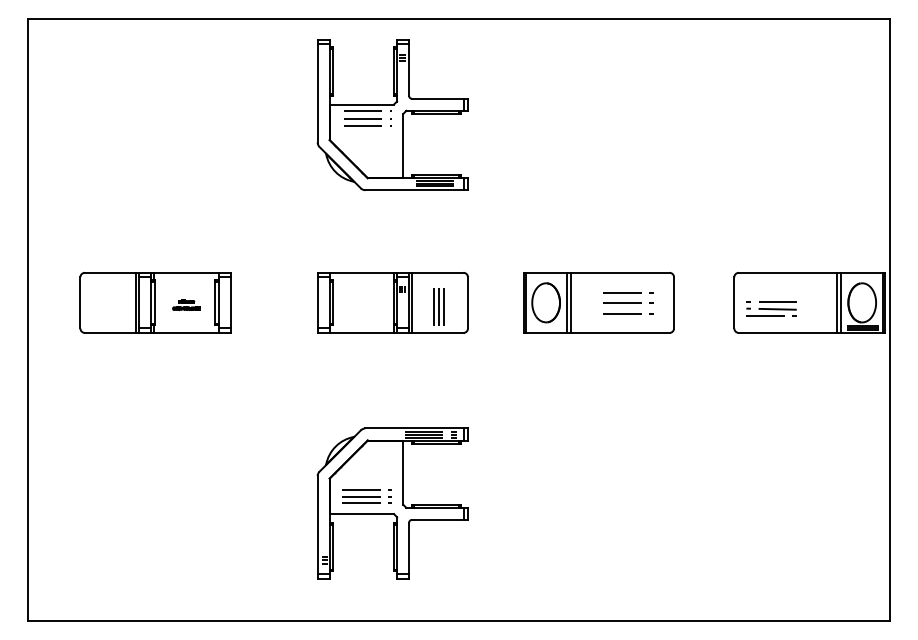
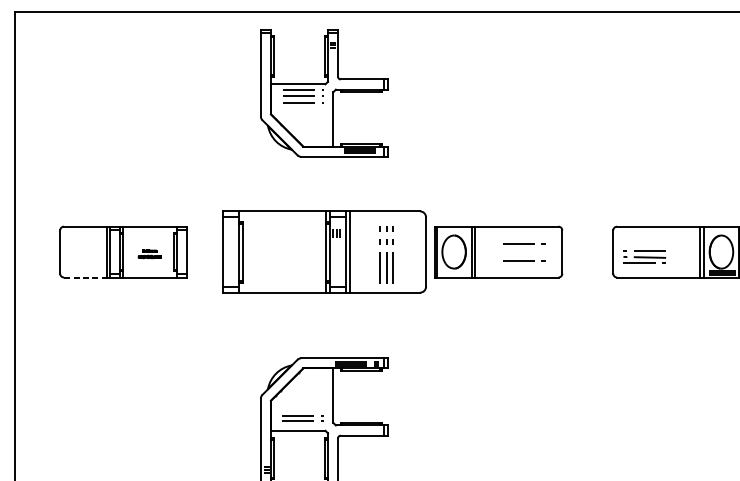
part: (392, 302) -> (324, 251), size x1.6
line: (628, 302) -> (523, 251), removed
line: (110, 332) -> (85, 277), solid -> dashed
line: (367, 490) -> (303, 410), removed

